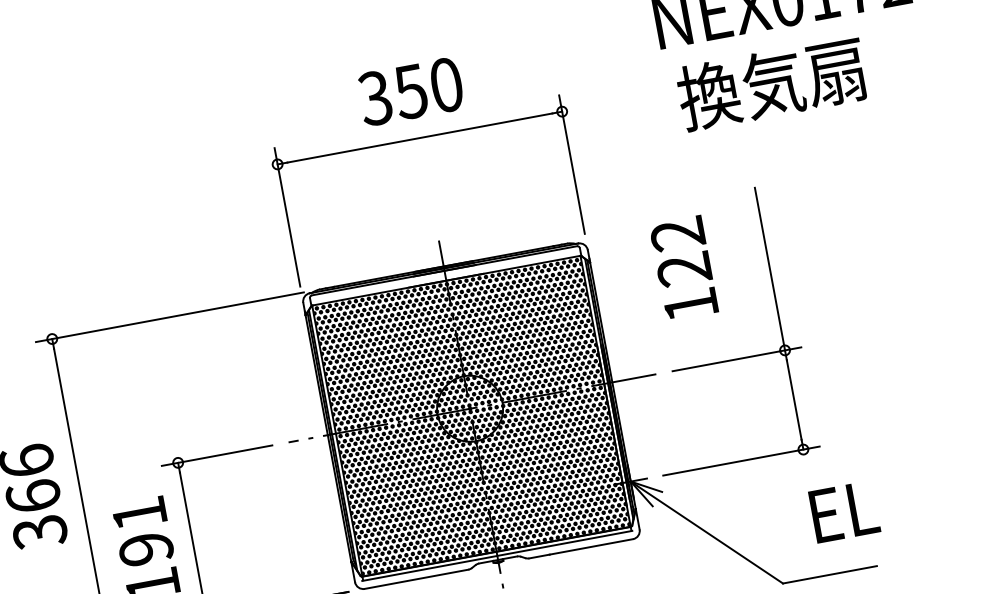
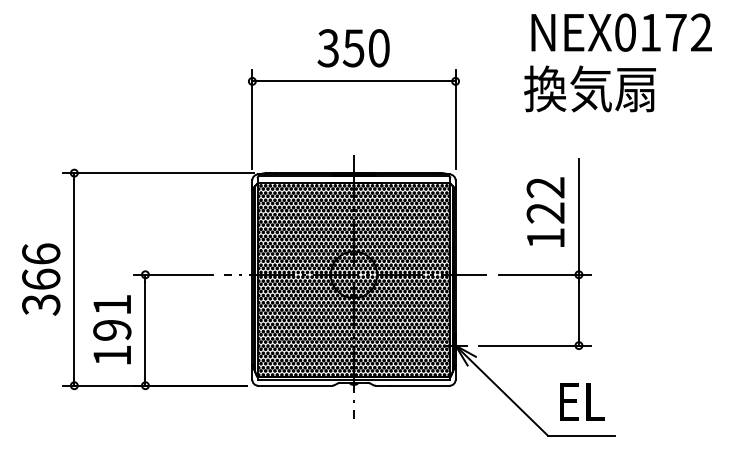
text: (771, 83) -> (589, 88), moved
text: (683, 267) -> (545, 211), moved
text: (844, 511) -> (582, 401), moved

